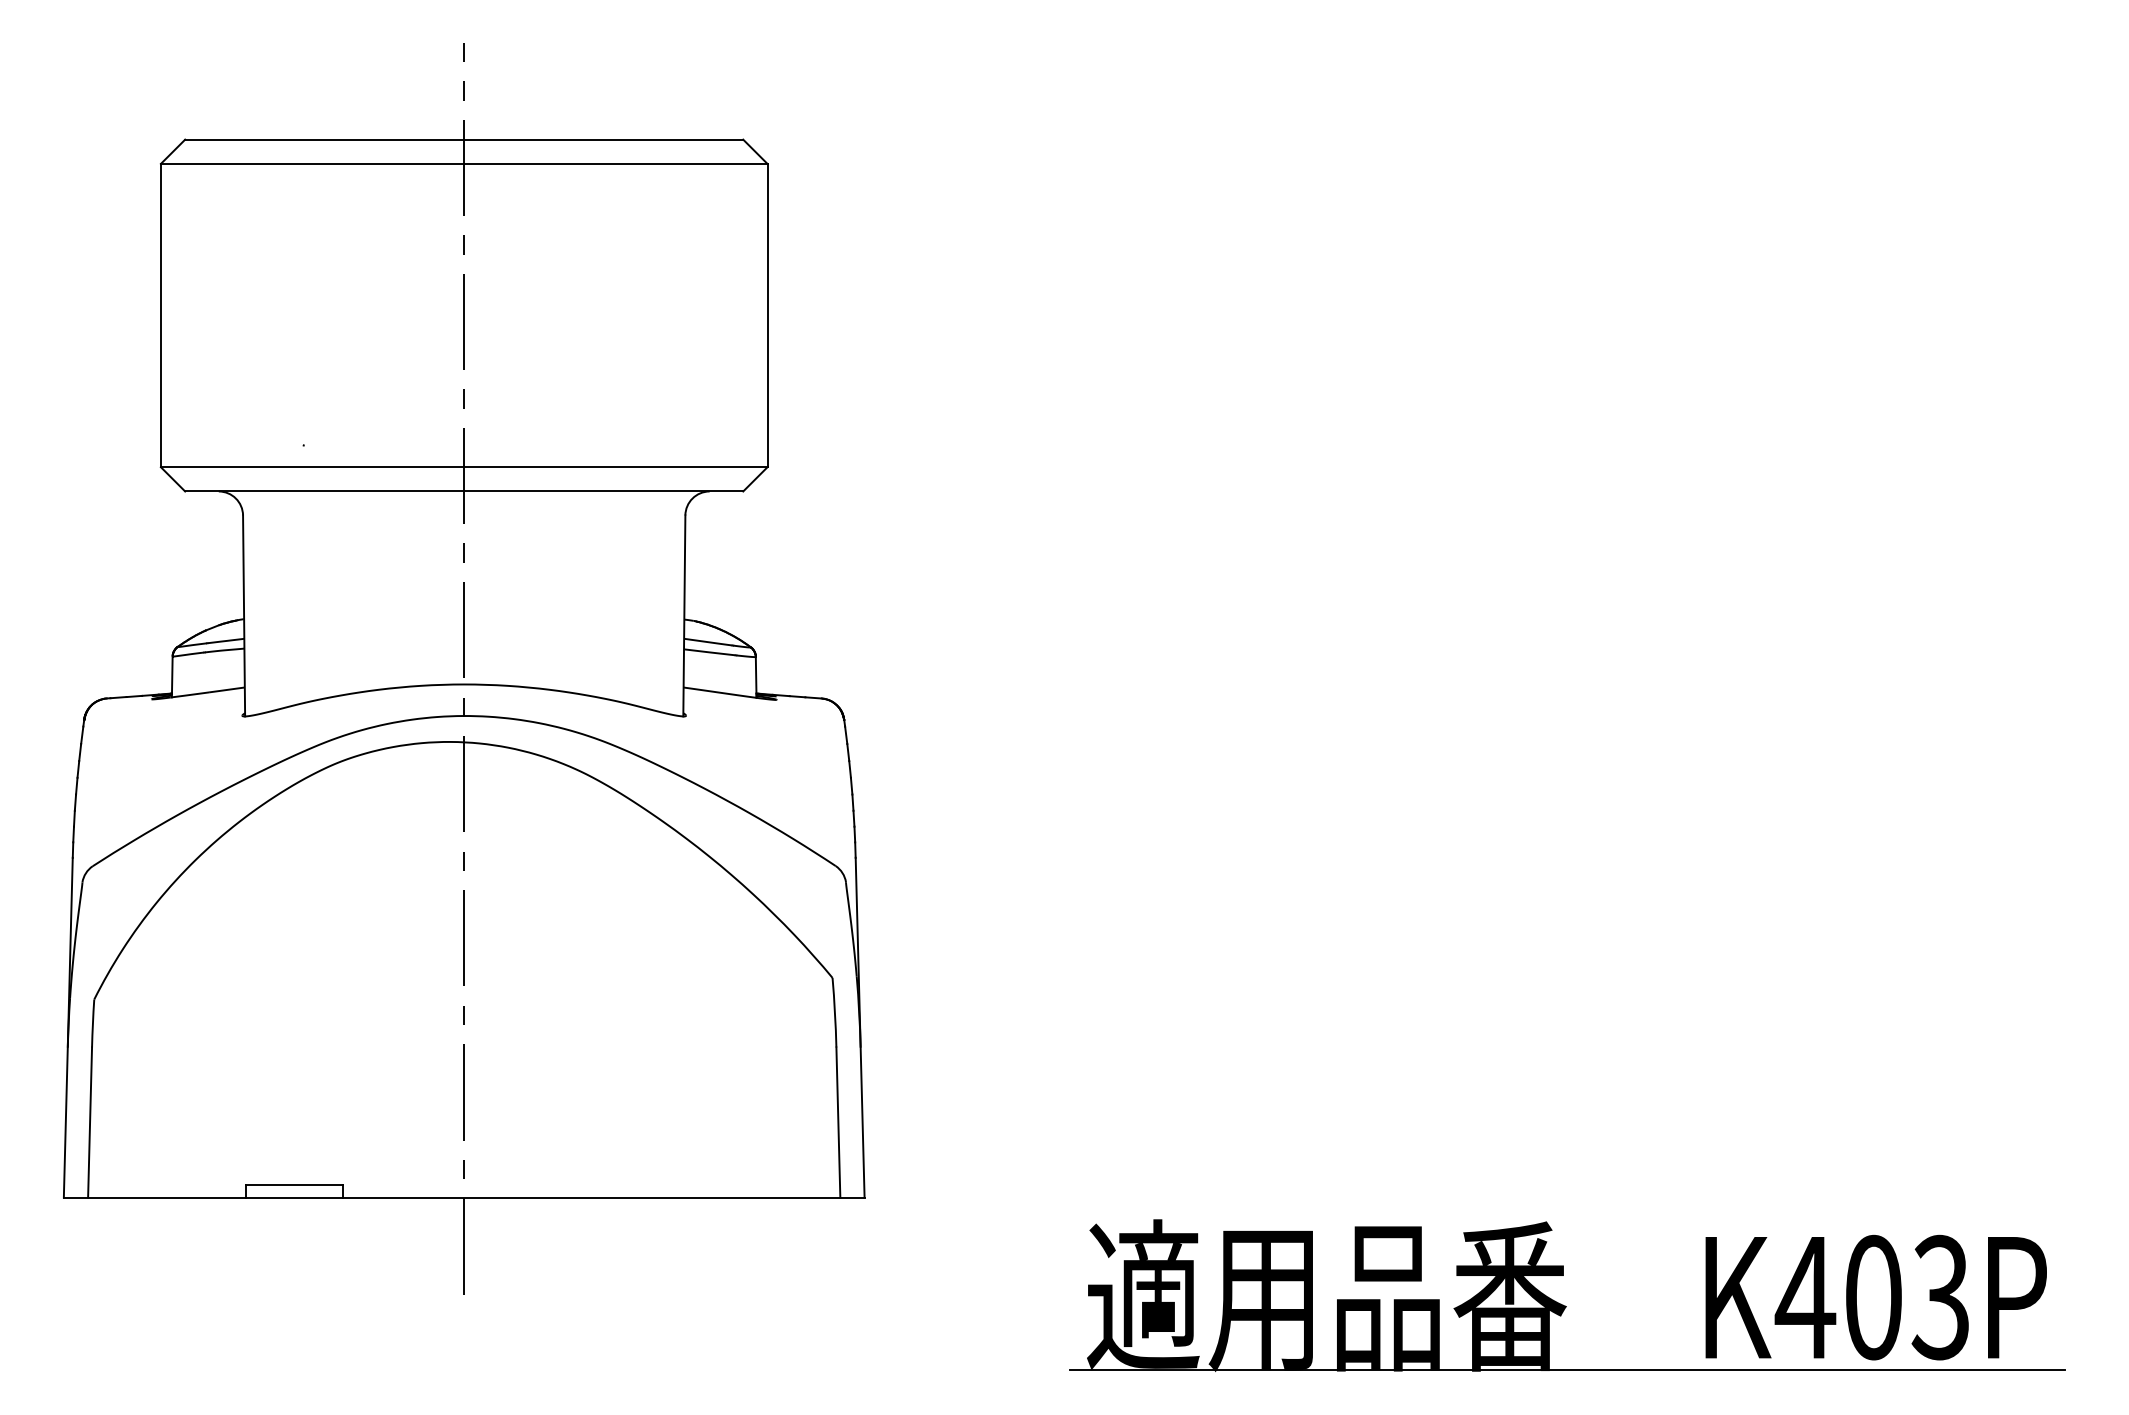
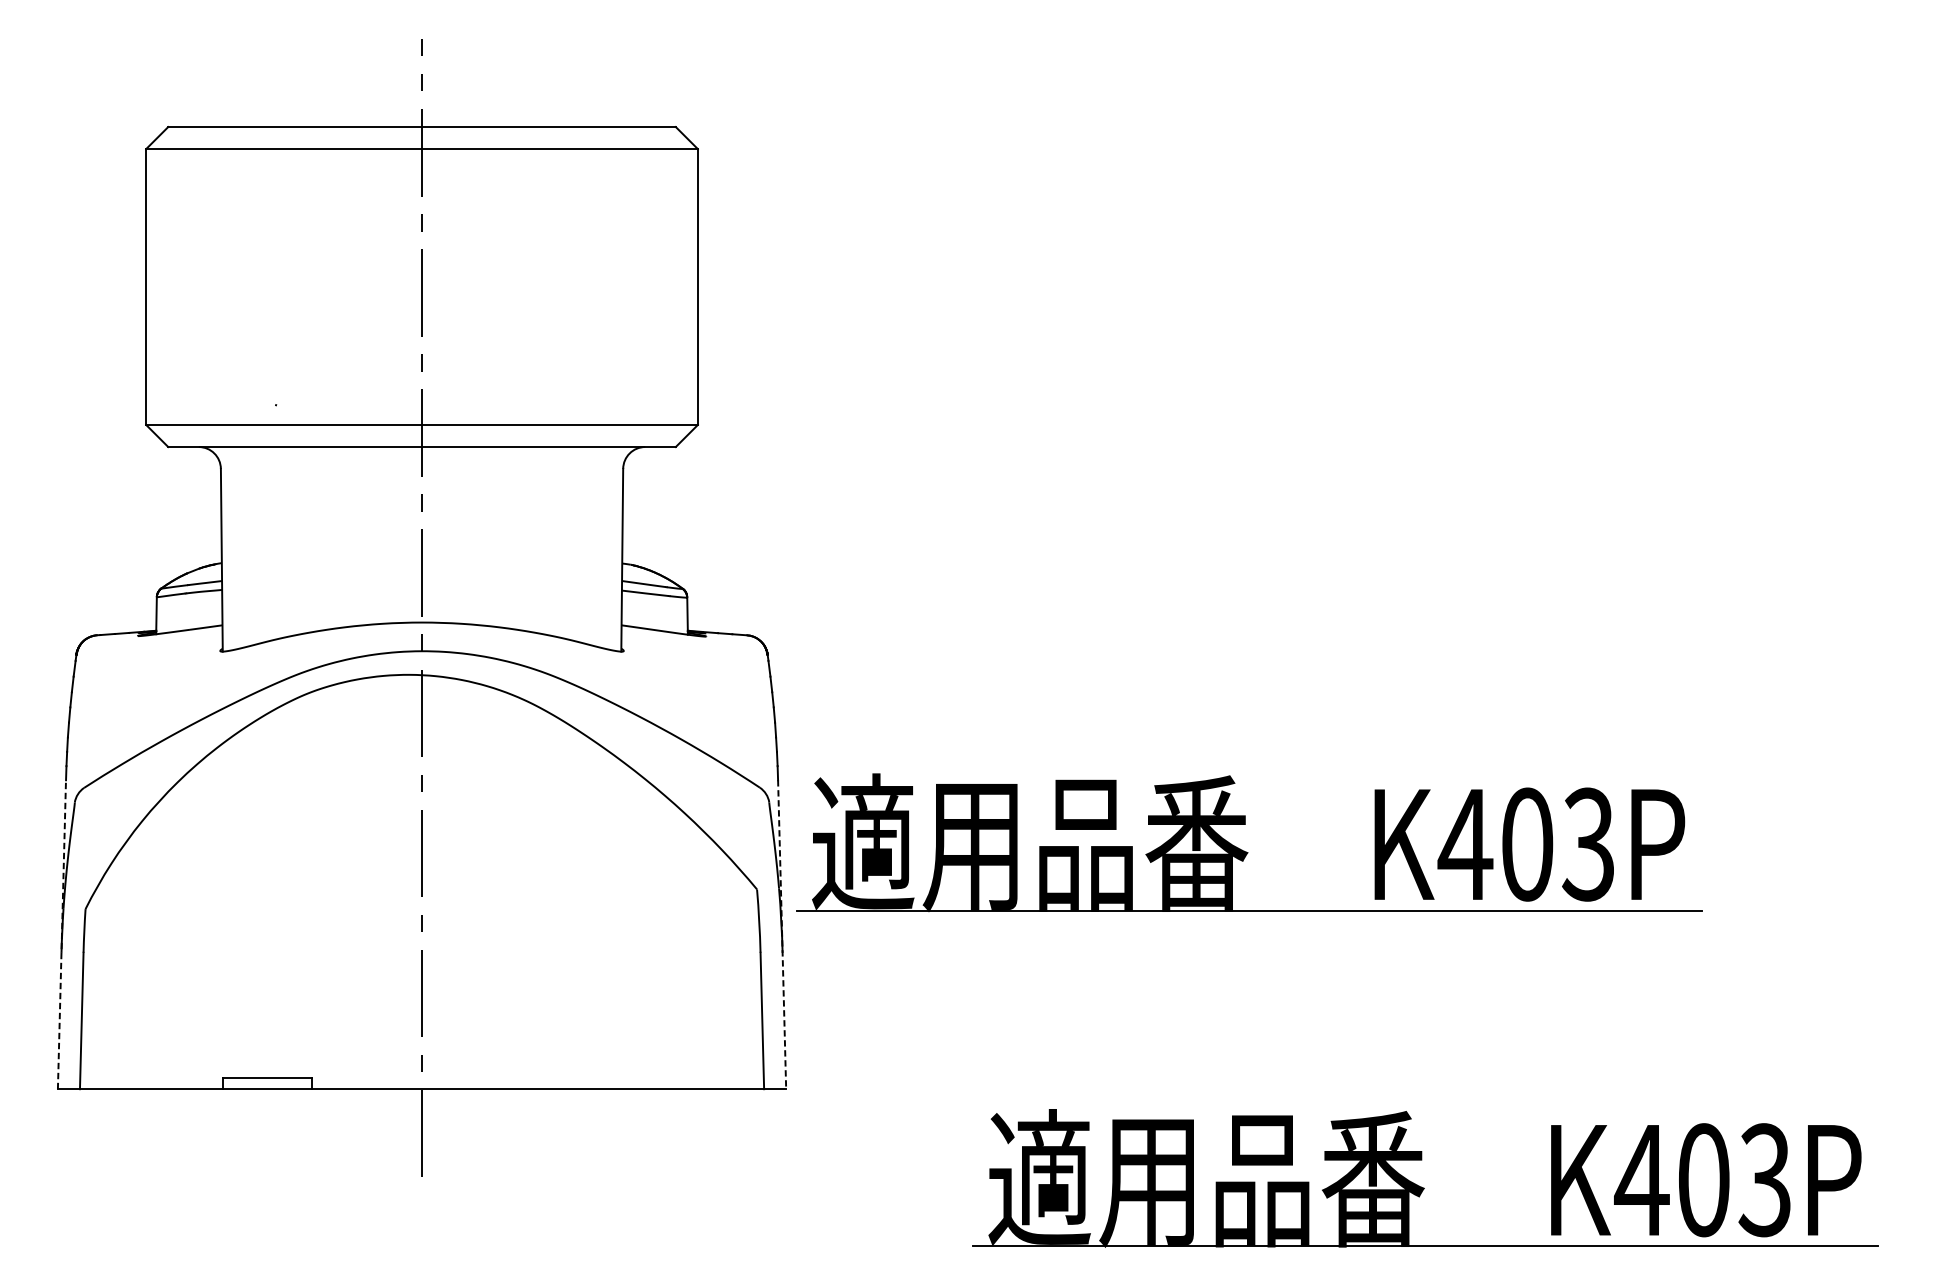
part: (1369, 935) -> (1245, 850), added
line: (68, 1027) -> (62, 934), solid -> dashed
line: (860, 1027) -> (782, 934), solid -> dashed

